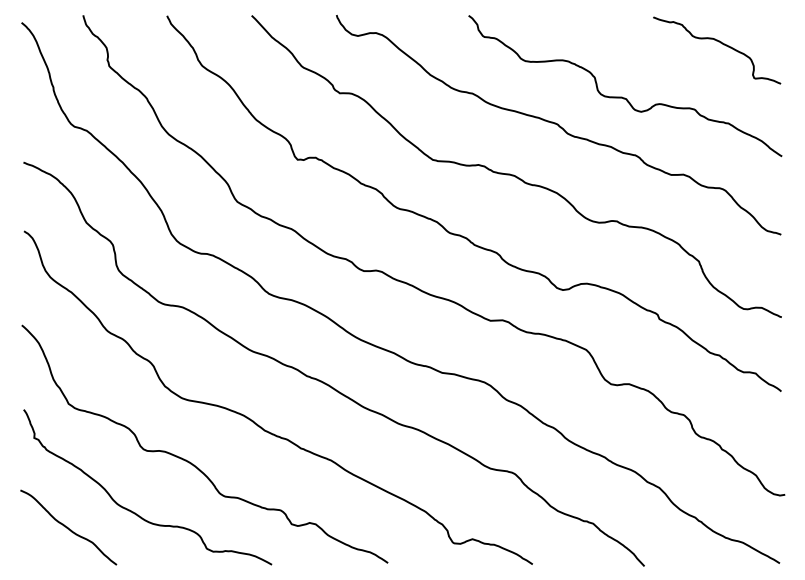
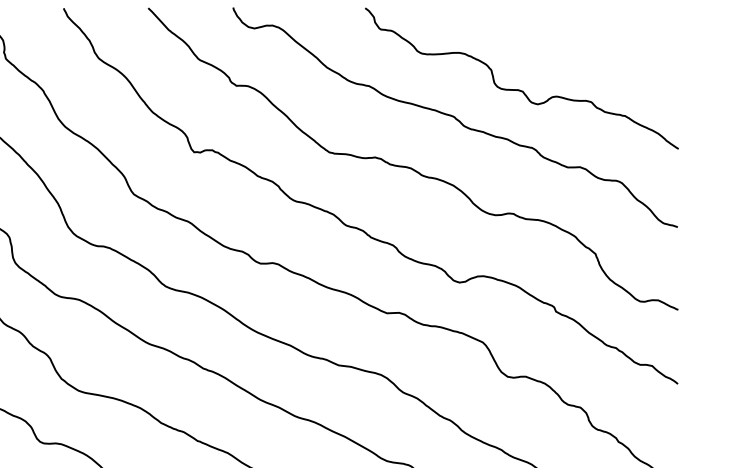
curve: (720, 43) -> (617, 36), removed

